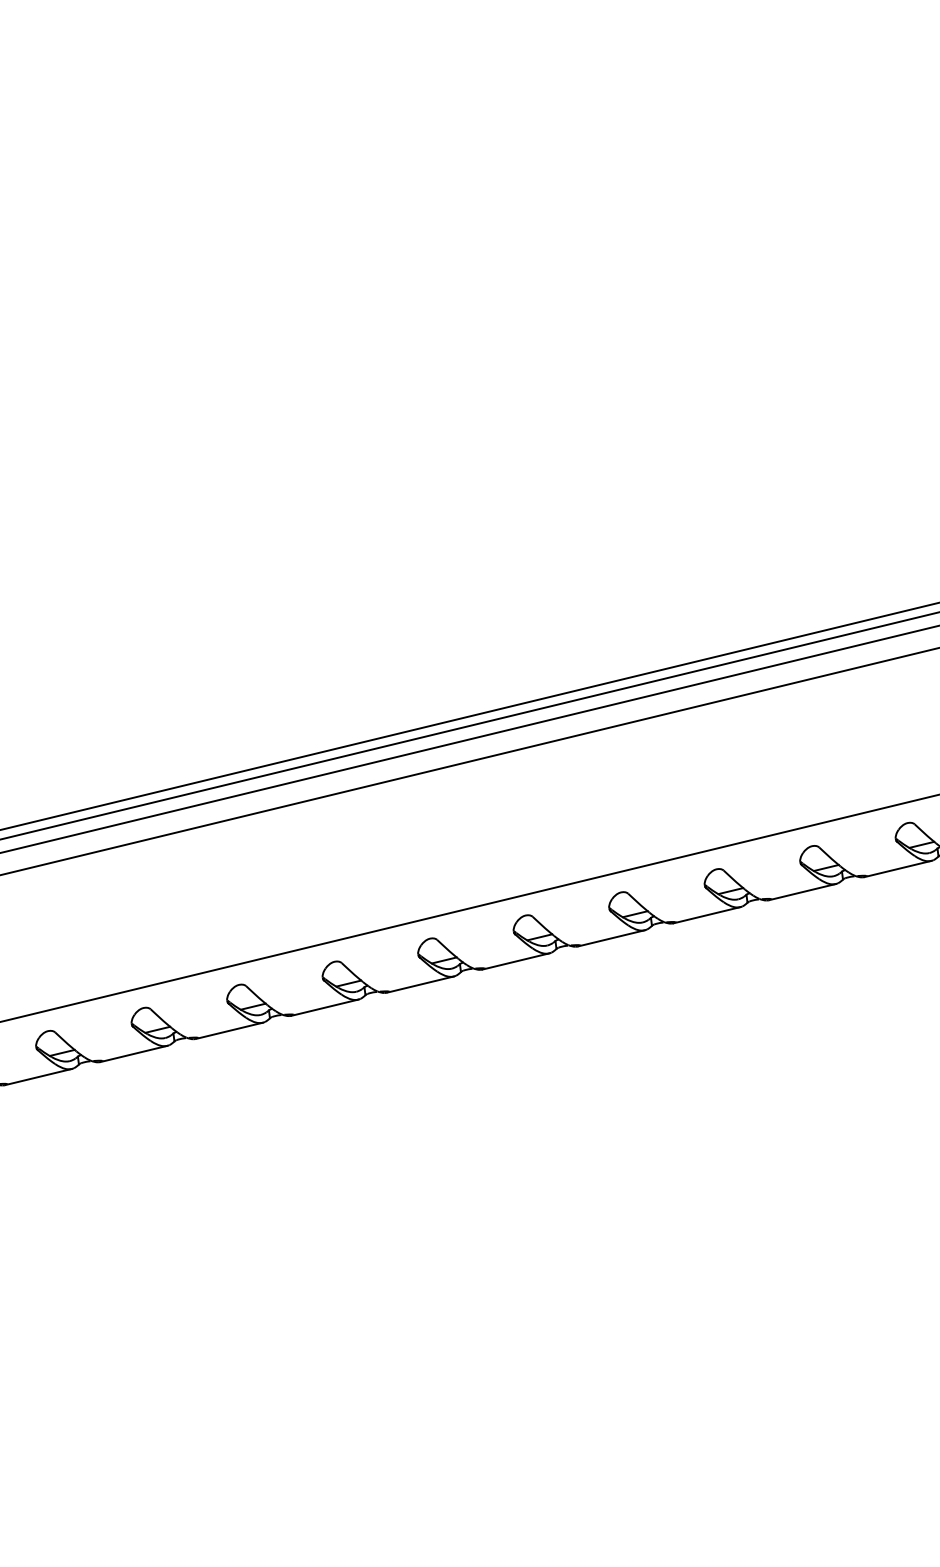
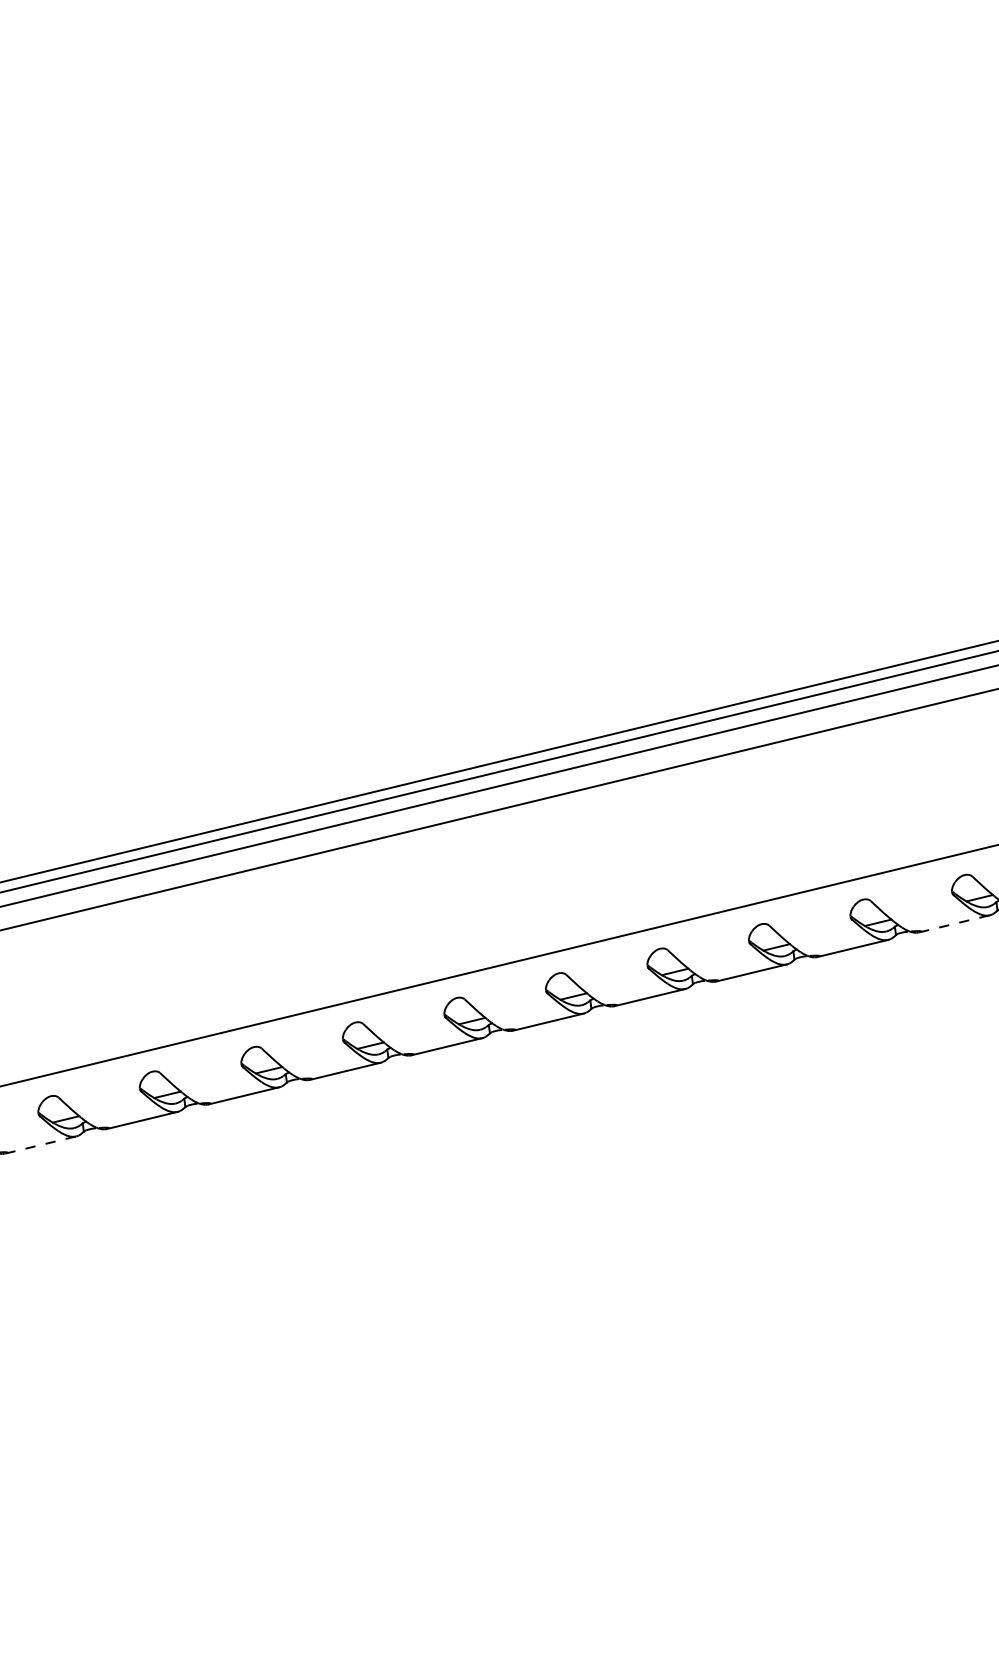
line: (898, 868) -> (954, 923), solid -> dashed
line: (39, 1076) -> (41, 1144), solid -> dashed

